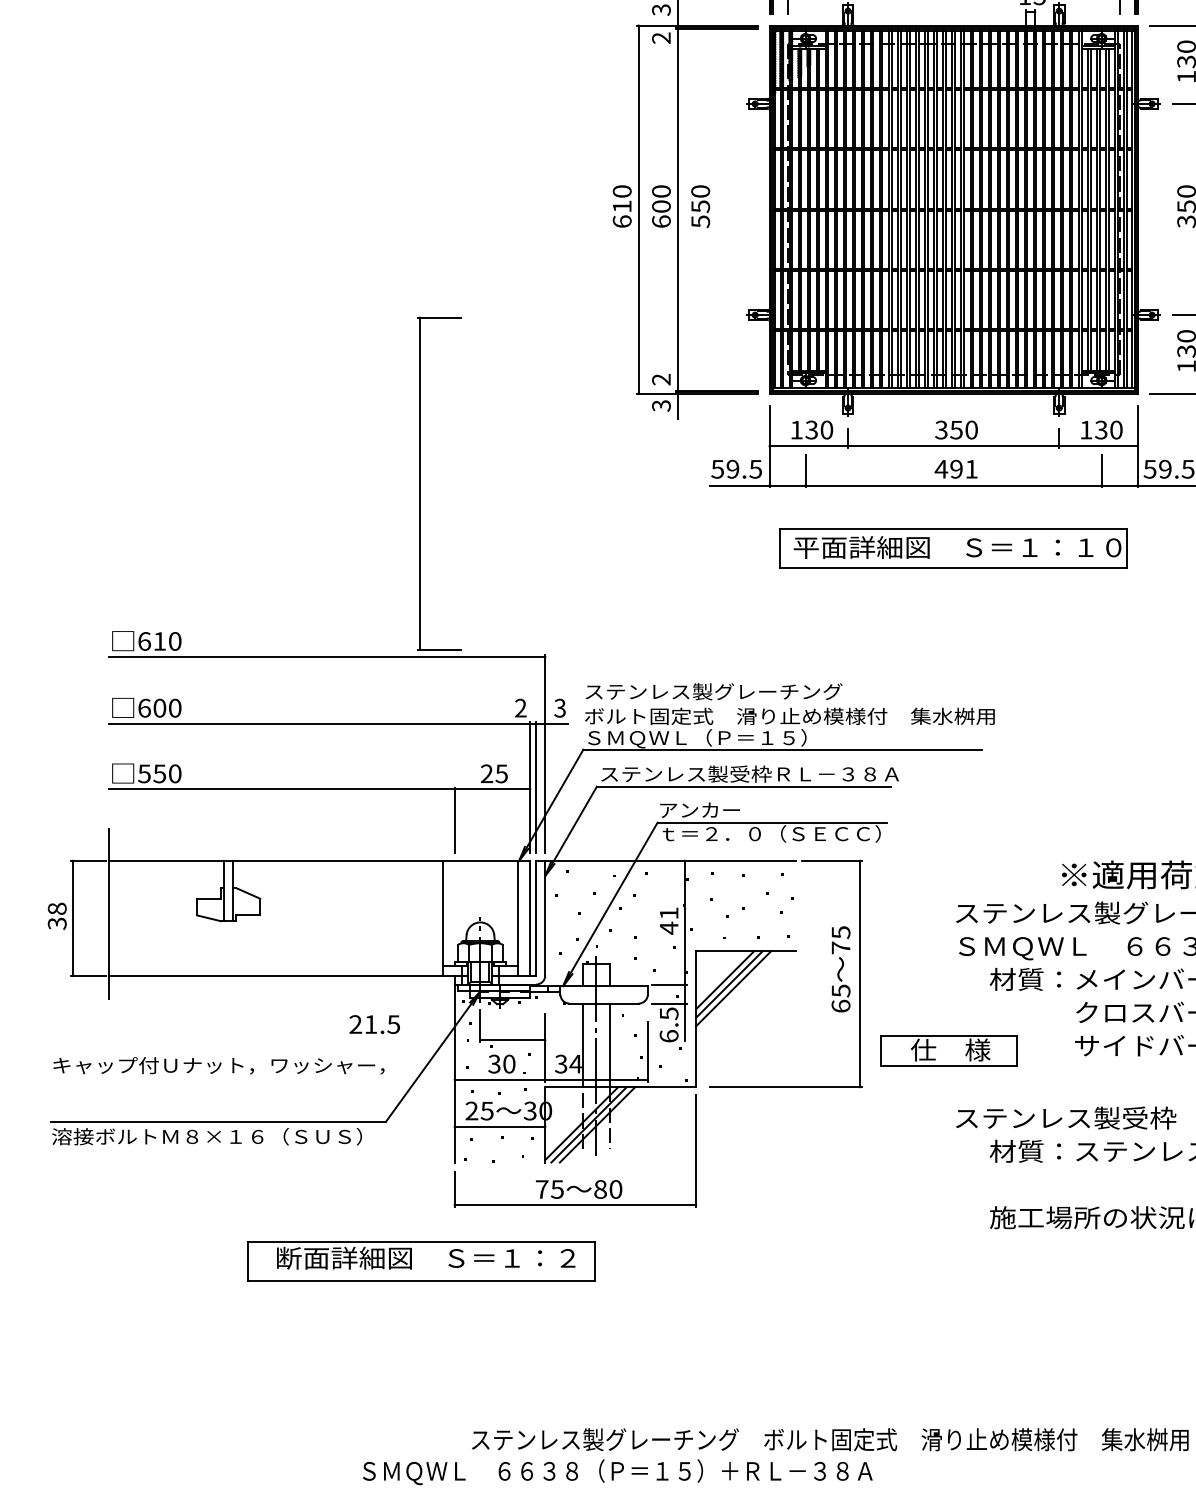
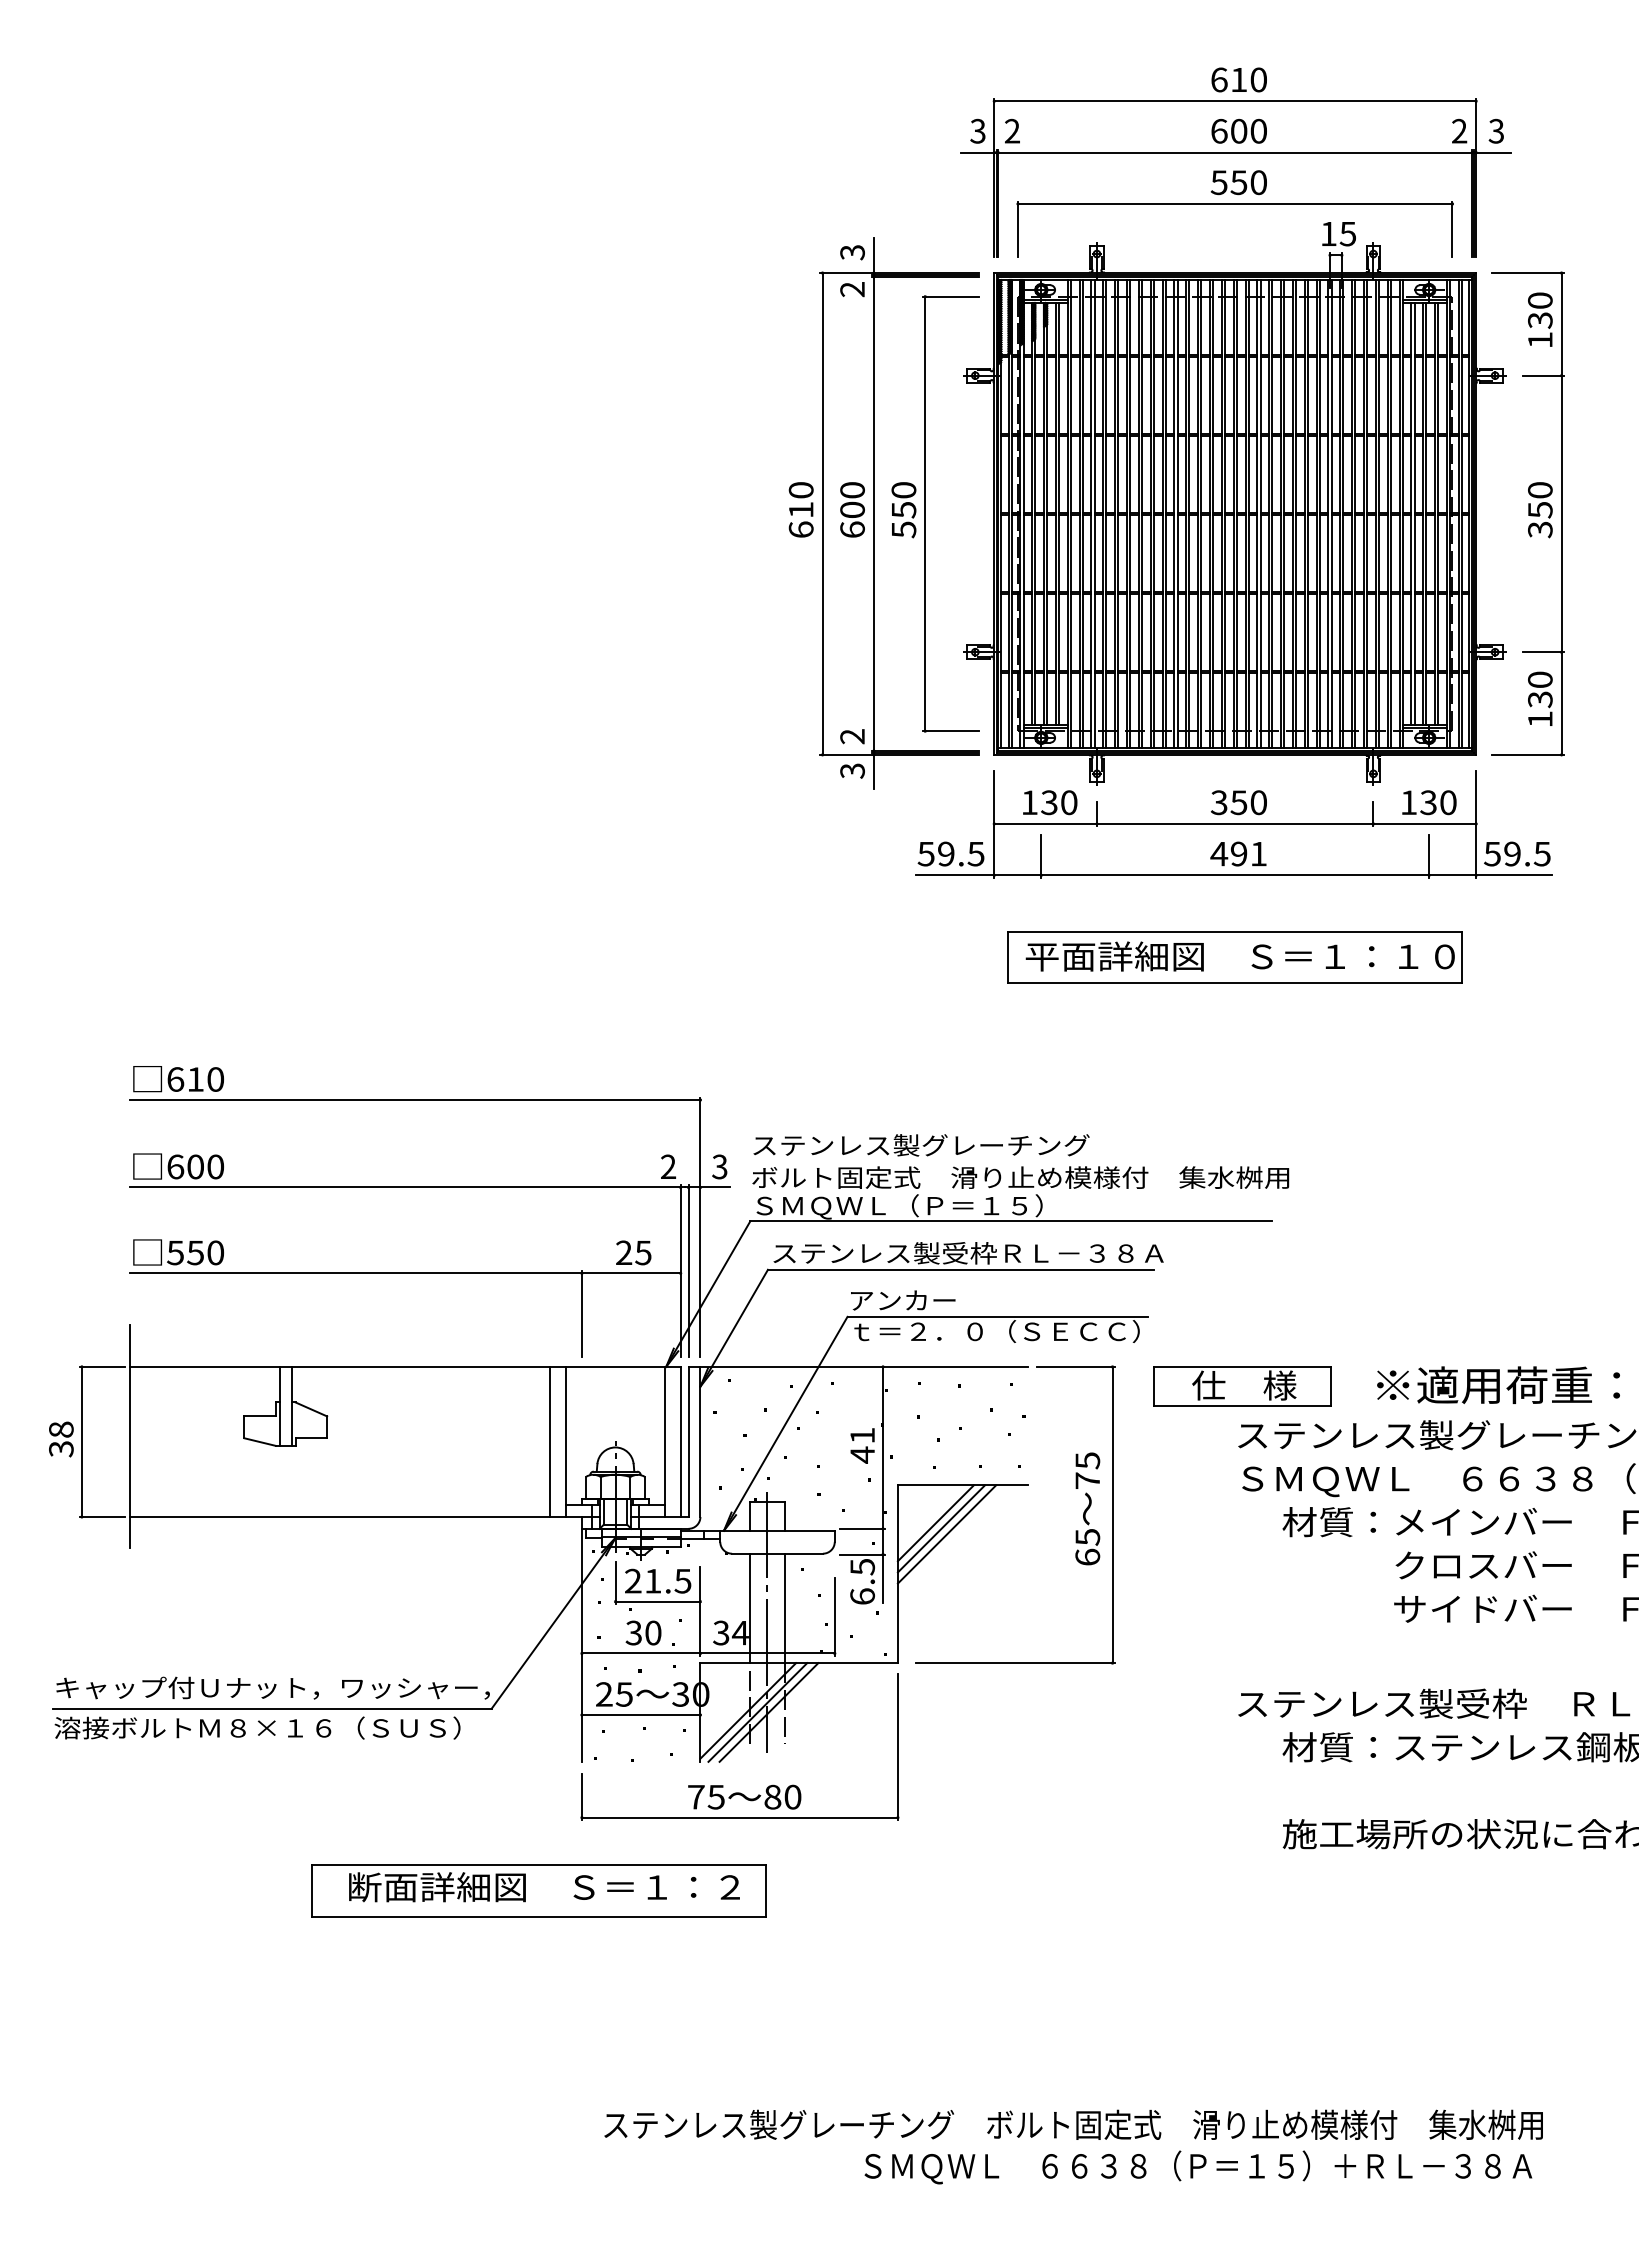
part: (420, 483) -> (925, 513), moved
line: (430, 917) -> (550, 1441), added
text: (375, 1024) -> (658, 1580), moved
part: (949, 1050) -> (1242, 1386), moved
text: (218, 1065) -> (272, 1687), moved
text: (617, 1472) -> (1198, 2167), moved

